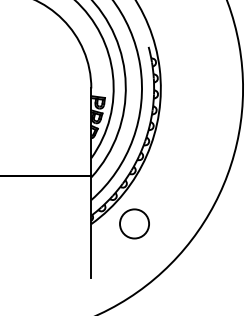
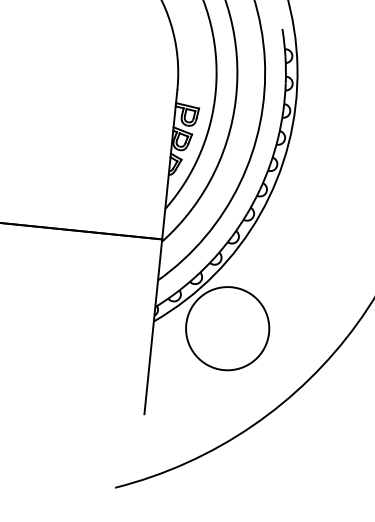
circle: (134, 223) -> (227, 327), size x1.67

